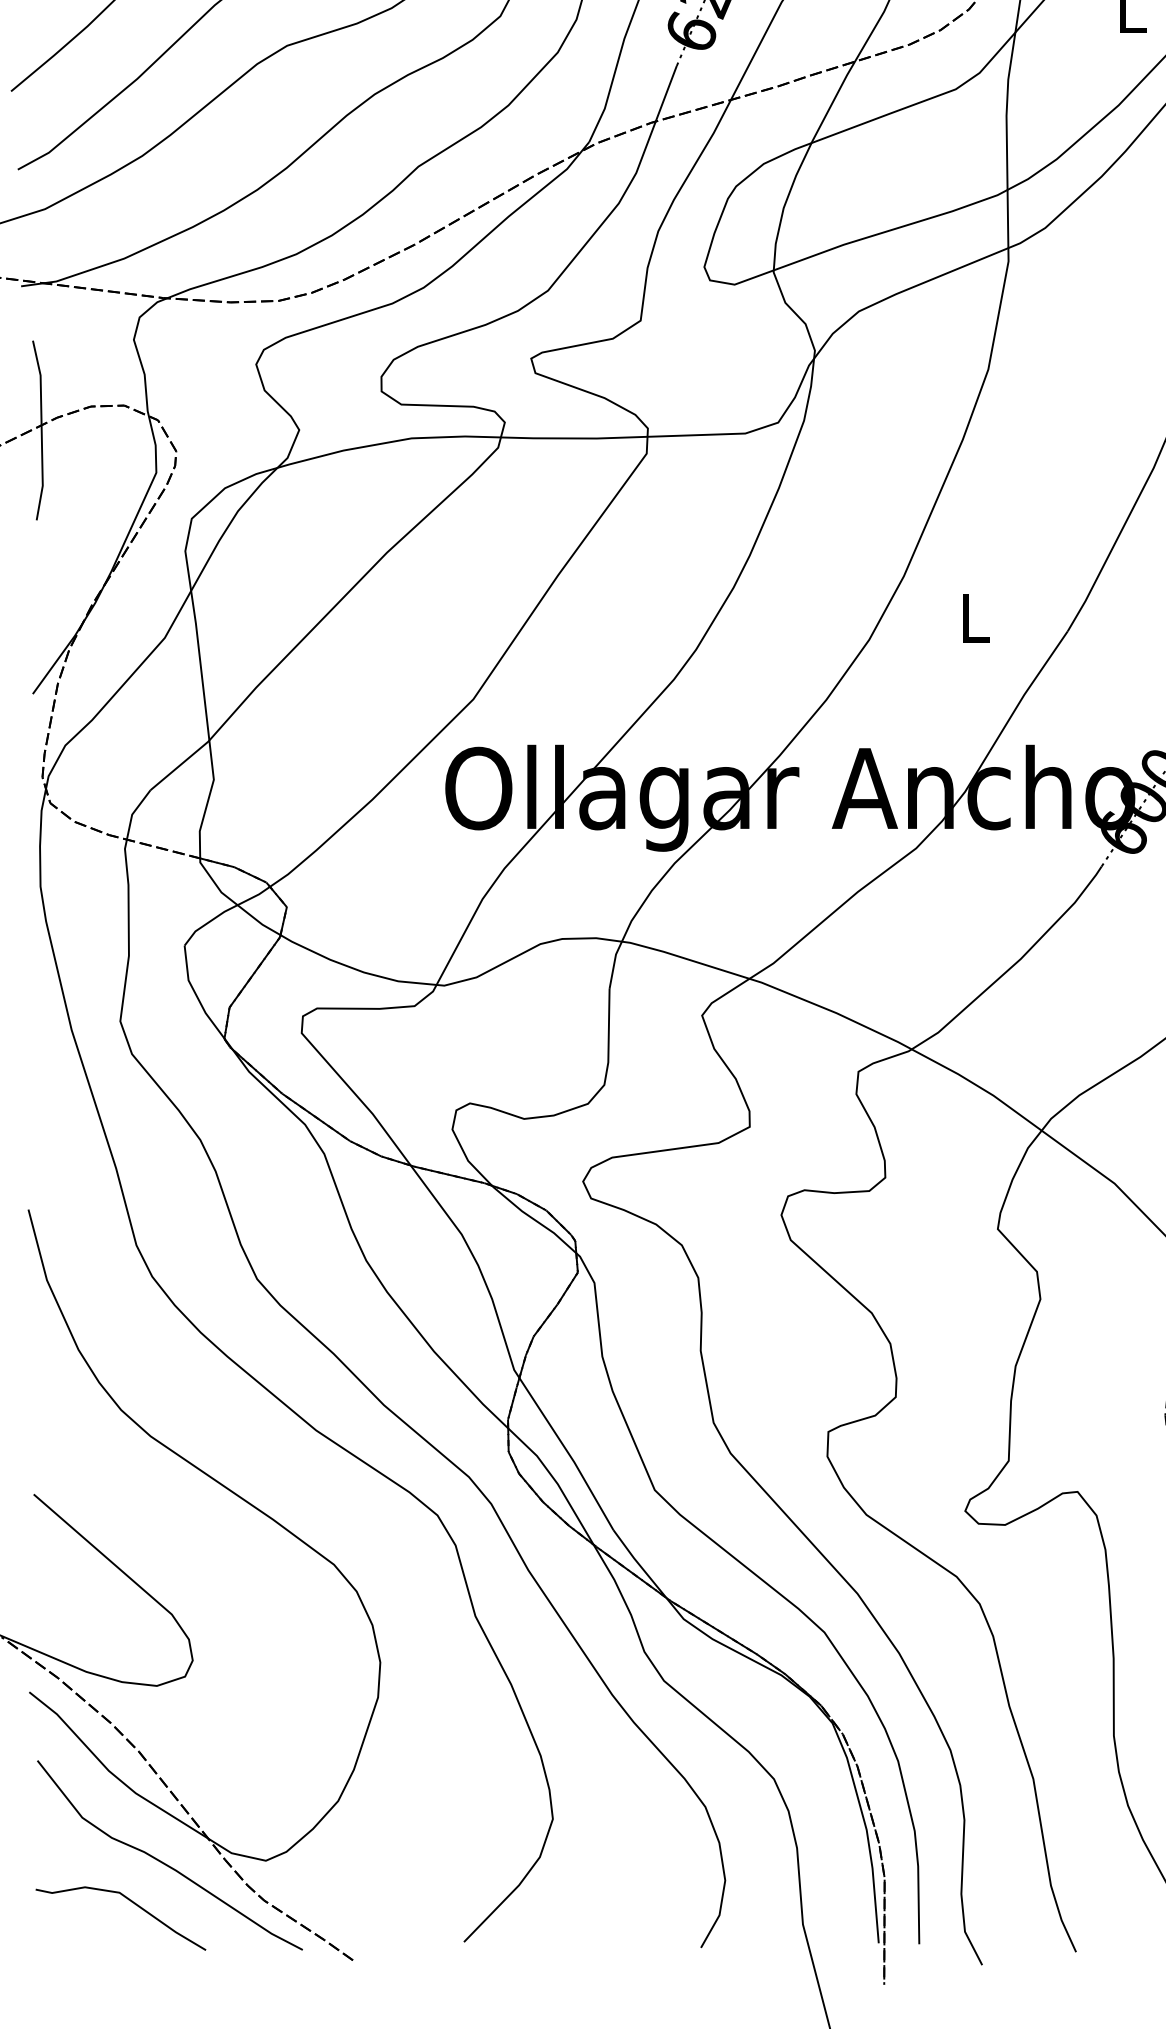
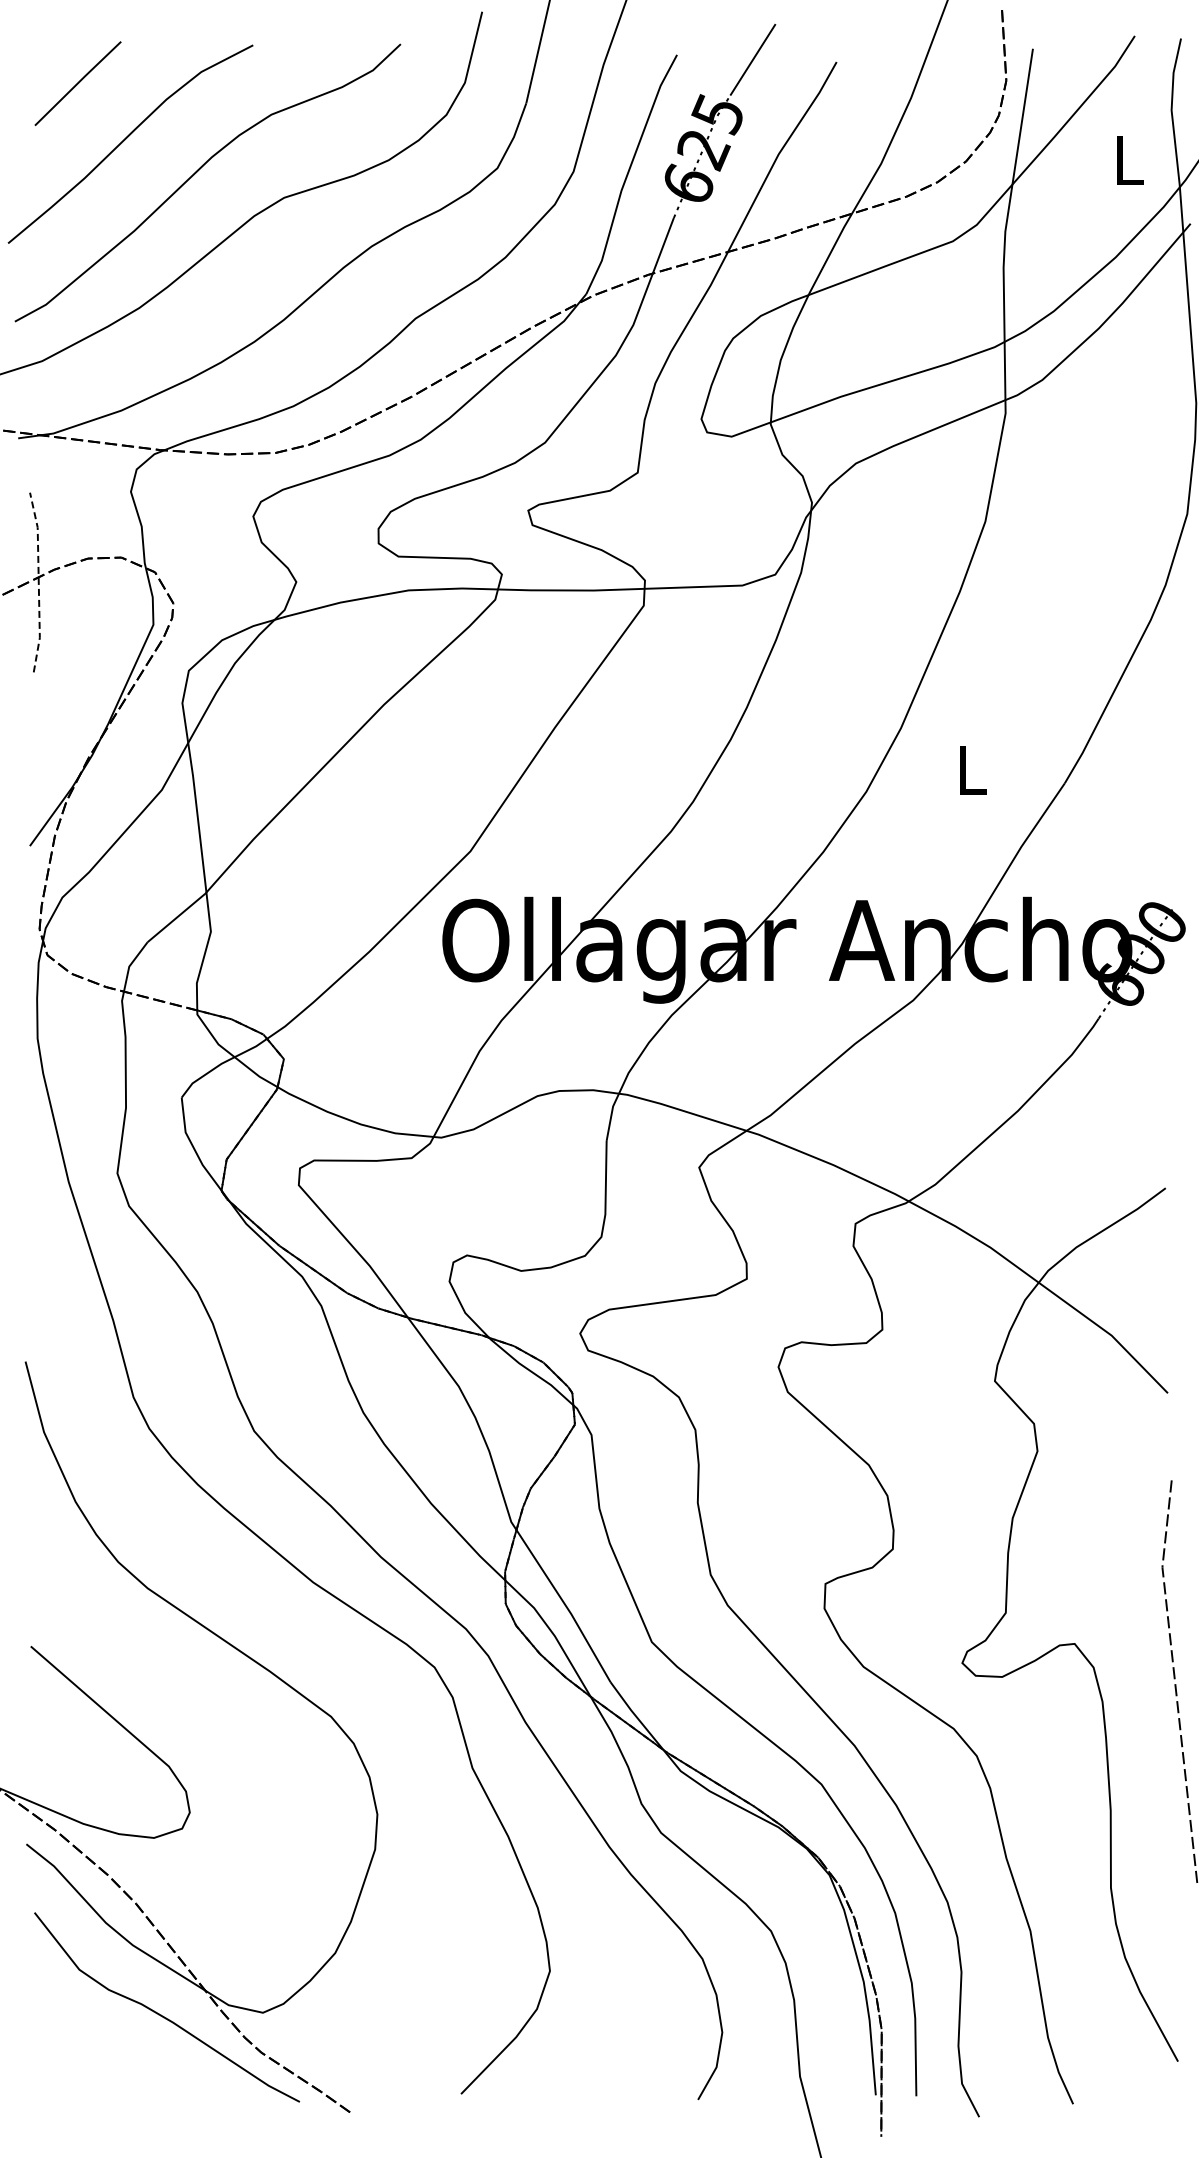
line: (41, 430) -> (38, 582), solid -> dashed
curve: (131, 1902) -> (128, 2054), removed

